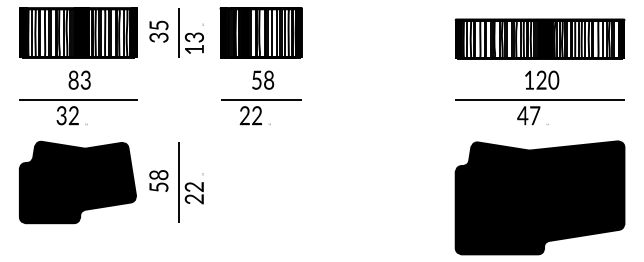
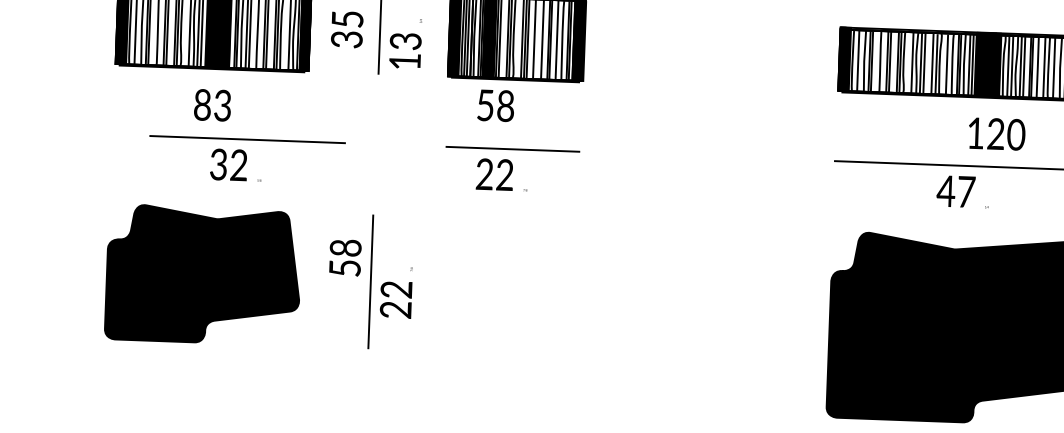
text: (263, 79) -> (496, 104), moved
text: (542, 79) -> (997, 132), moved
part: (78, 112) -> (246, 160), moved
text: (158, 180) -> (344, 256), moved

